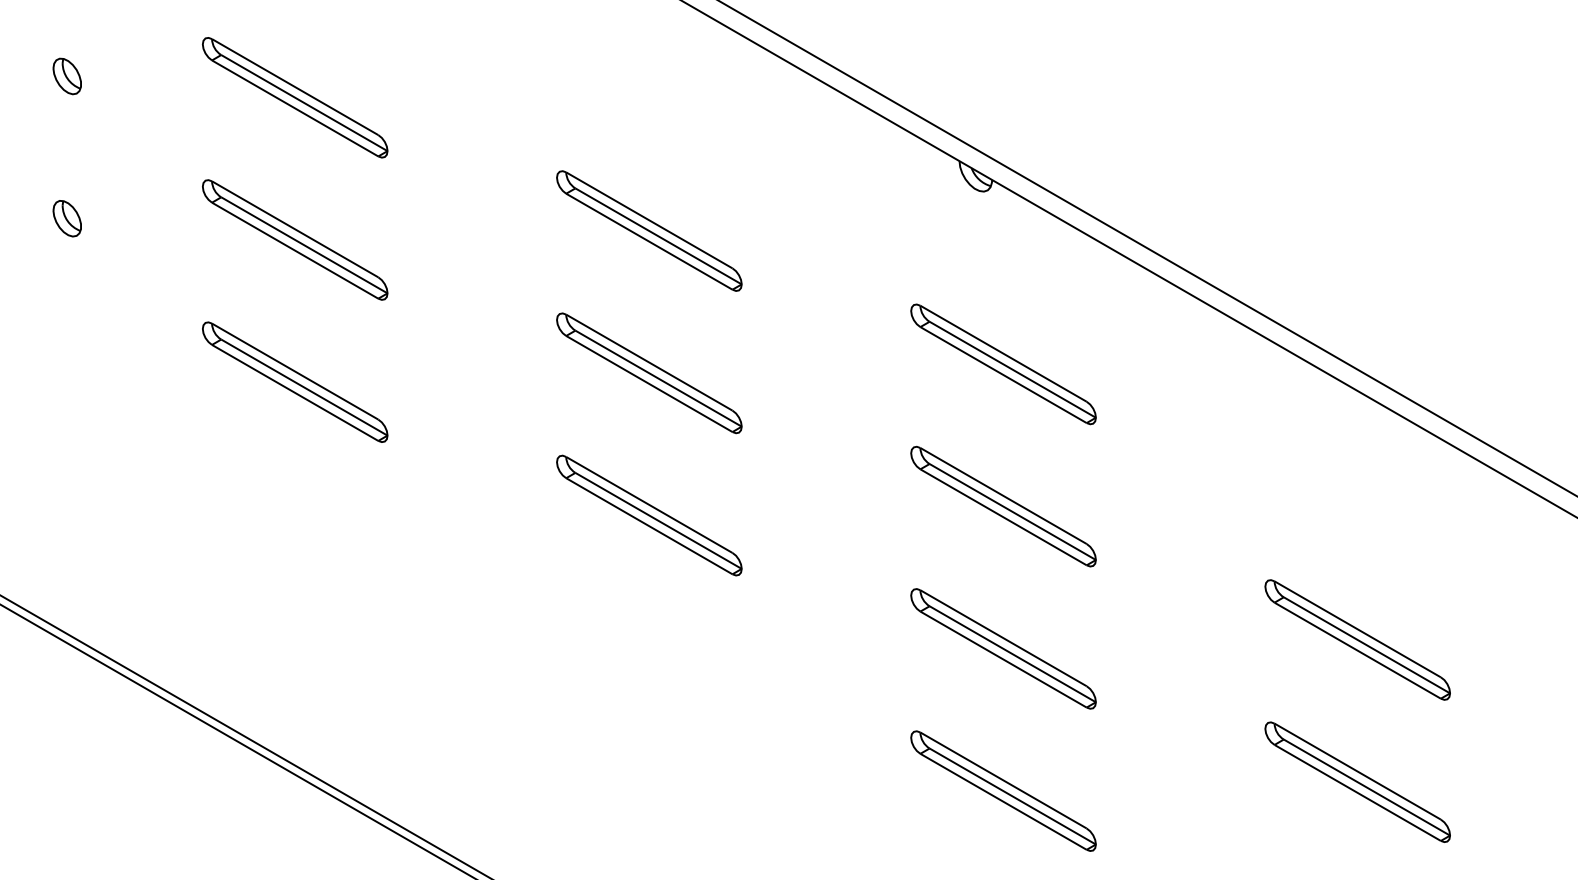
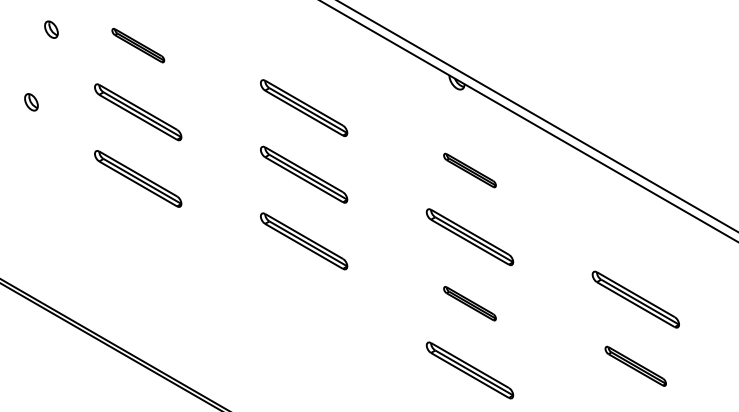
part: (67, 75) -> (51, 29), moved
part: (295, 97) -> (138, 45), size x0.6
part: (1002, 364) -> (469, 170), size x0.6
part: (1002, 648) -> (469, 303), size x0.6
part: (1356, 782) -> (635, 366), size x0.7

